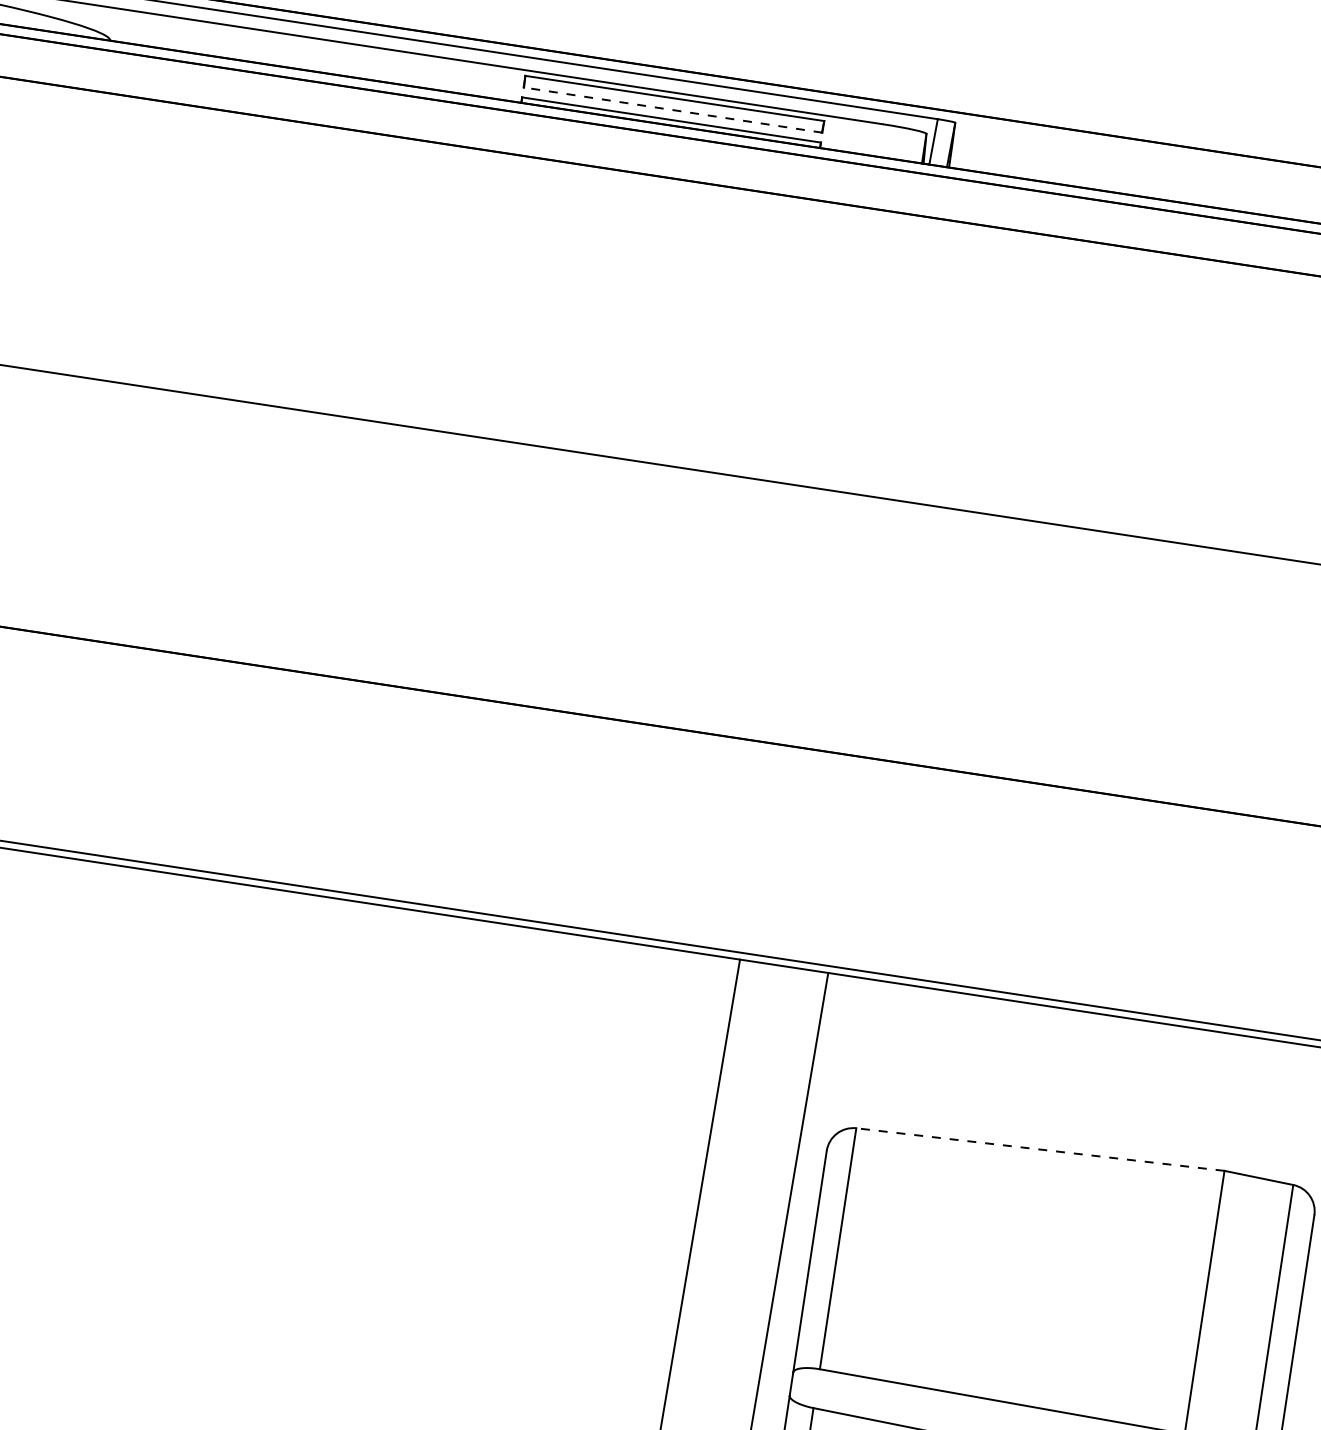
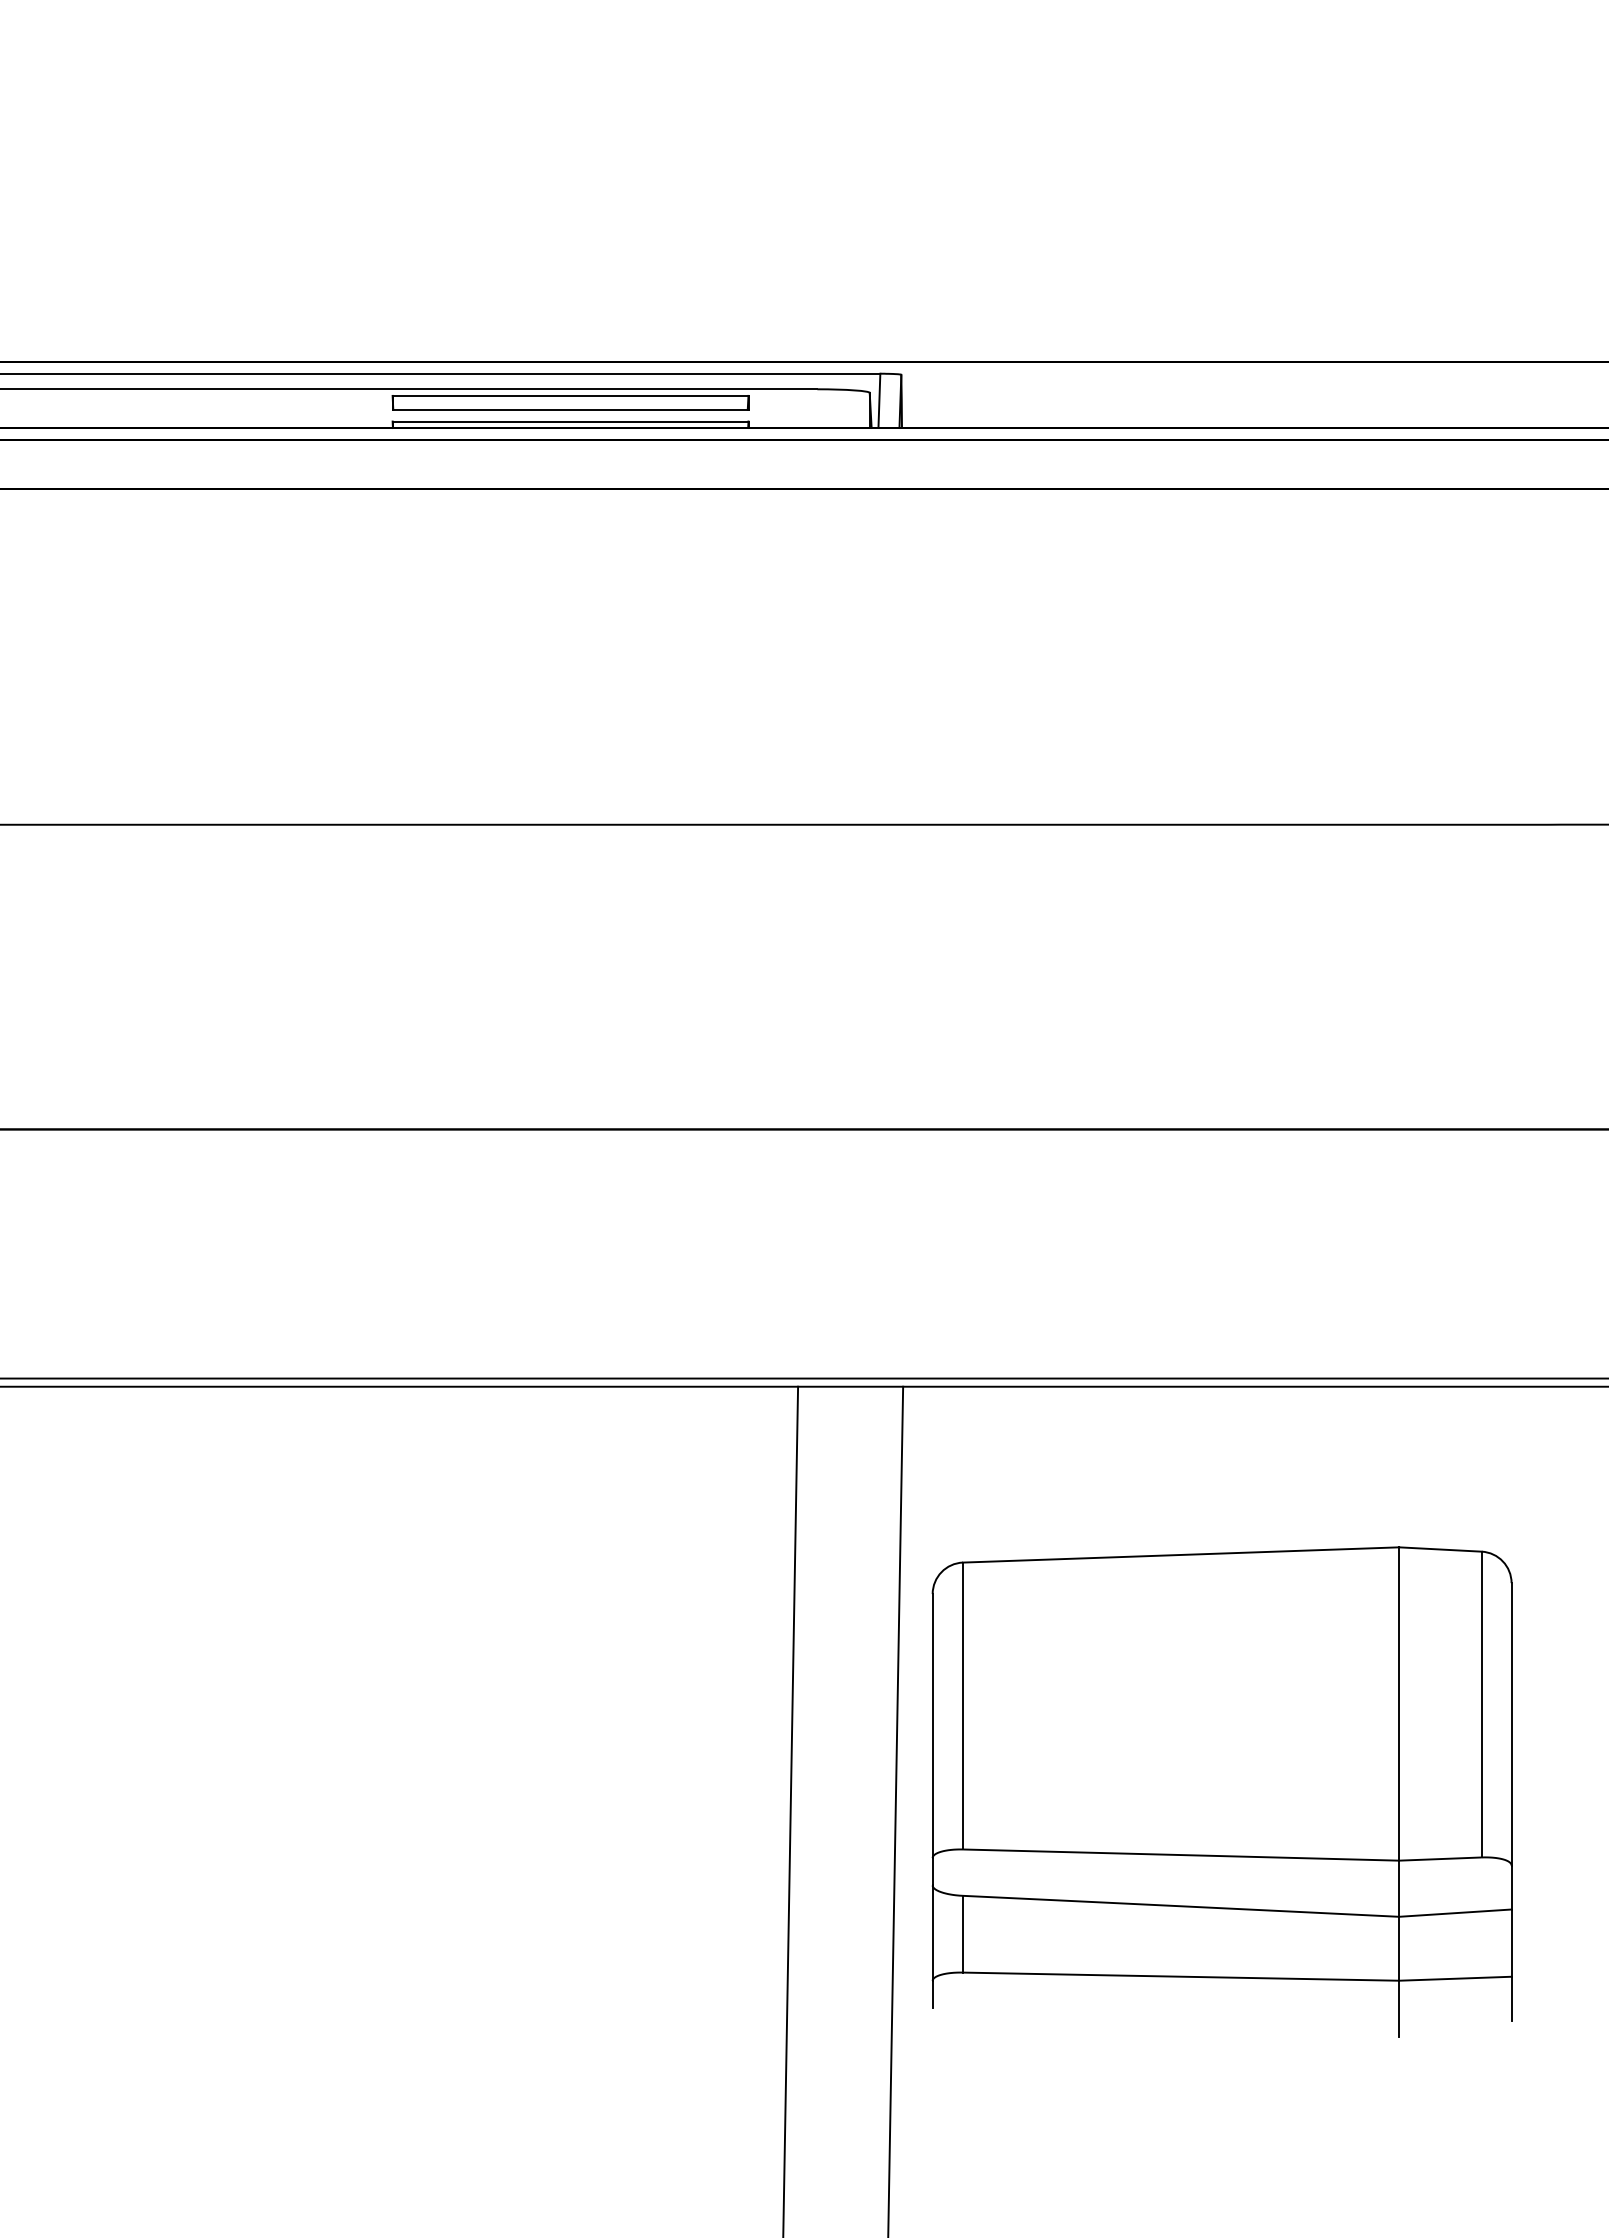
line: (673, 109) -> (570, 409), dashed -> solid
line: (1039, 1149) -> (1180, 1554), dashed -> solid

